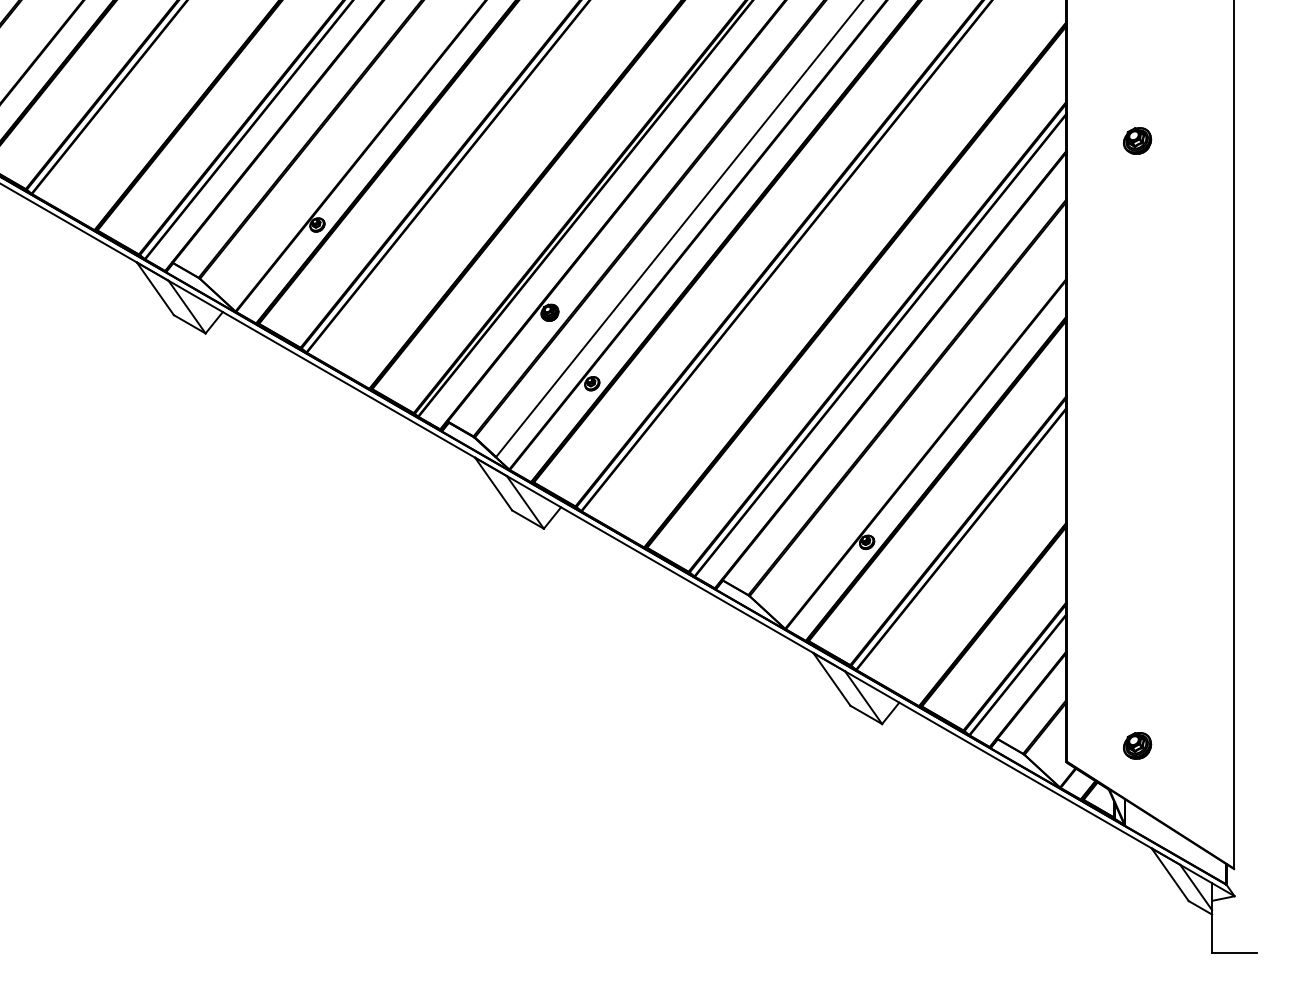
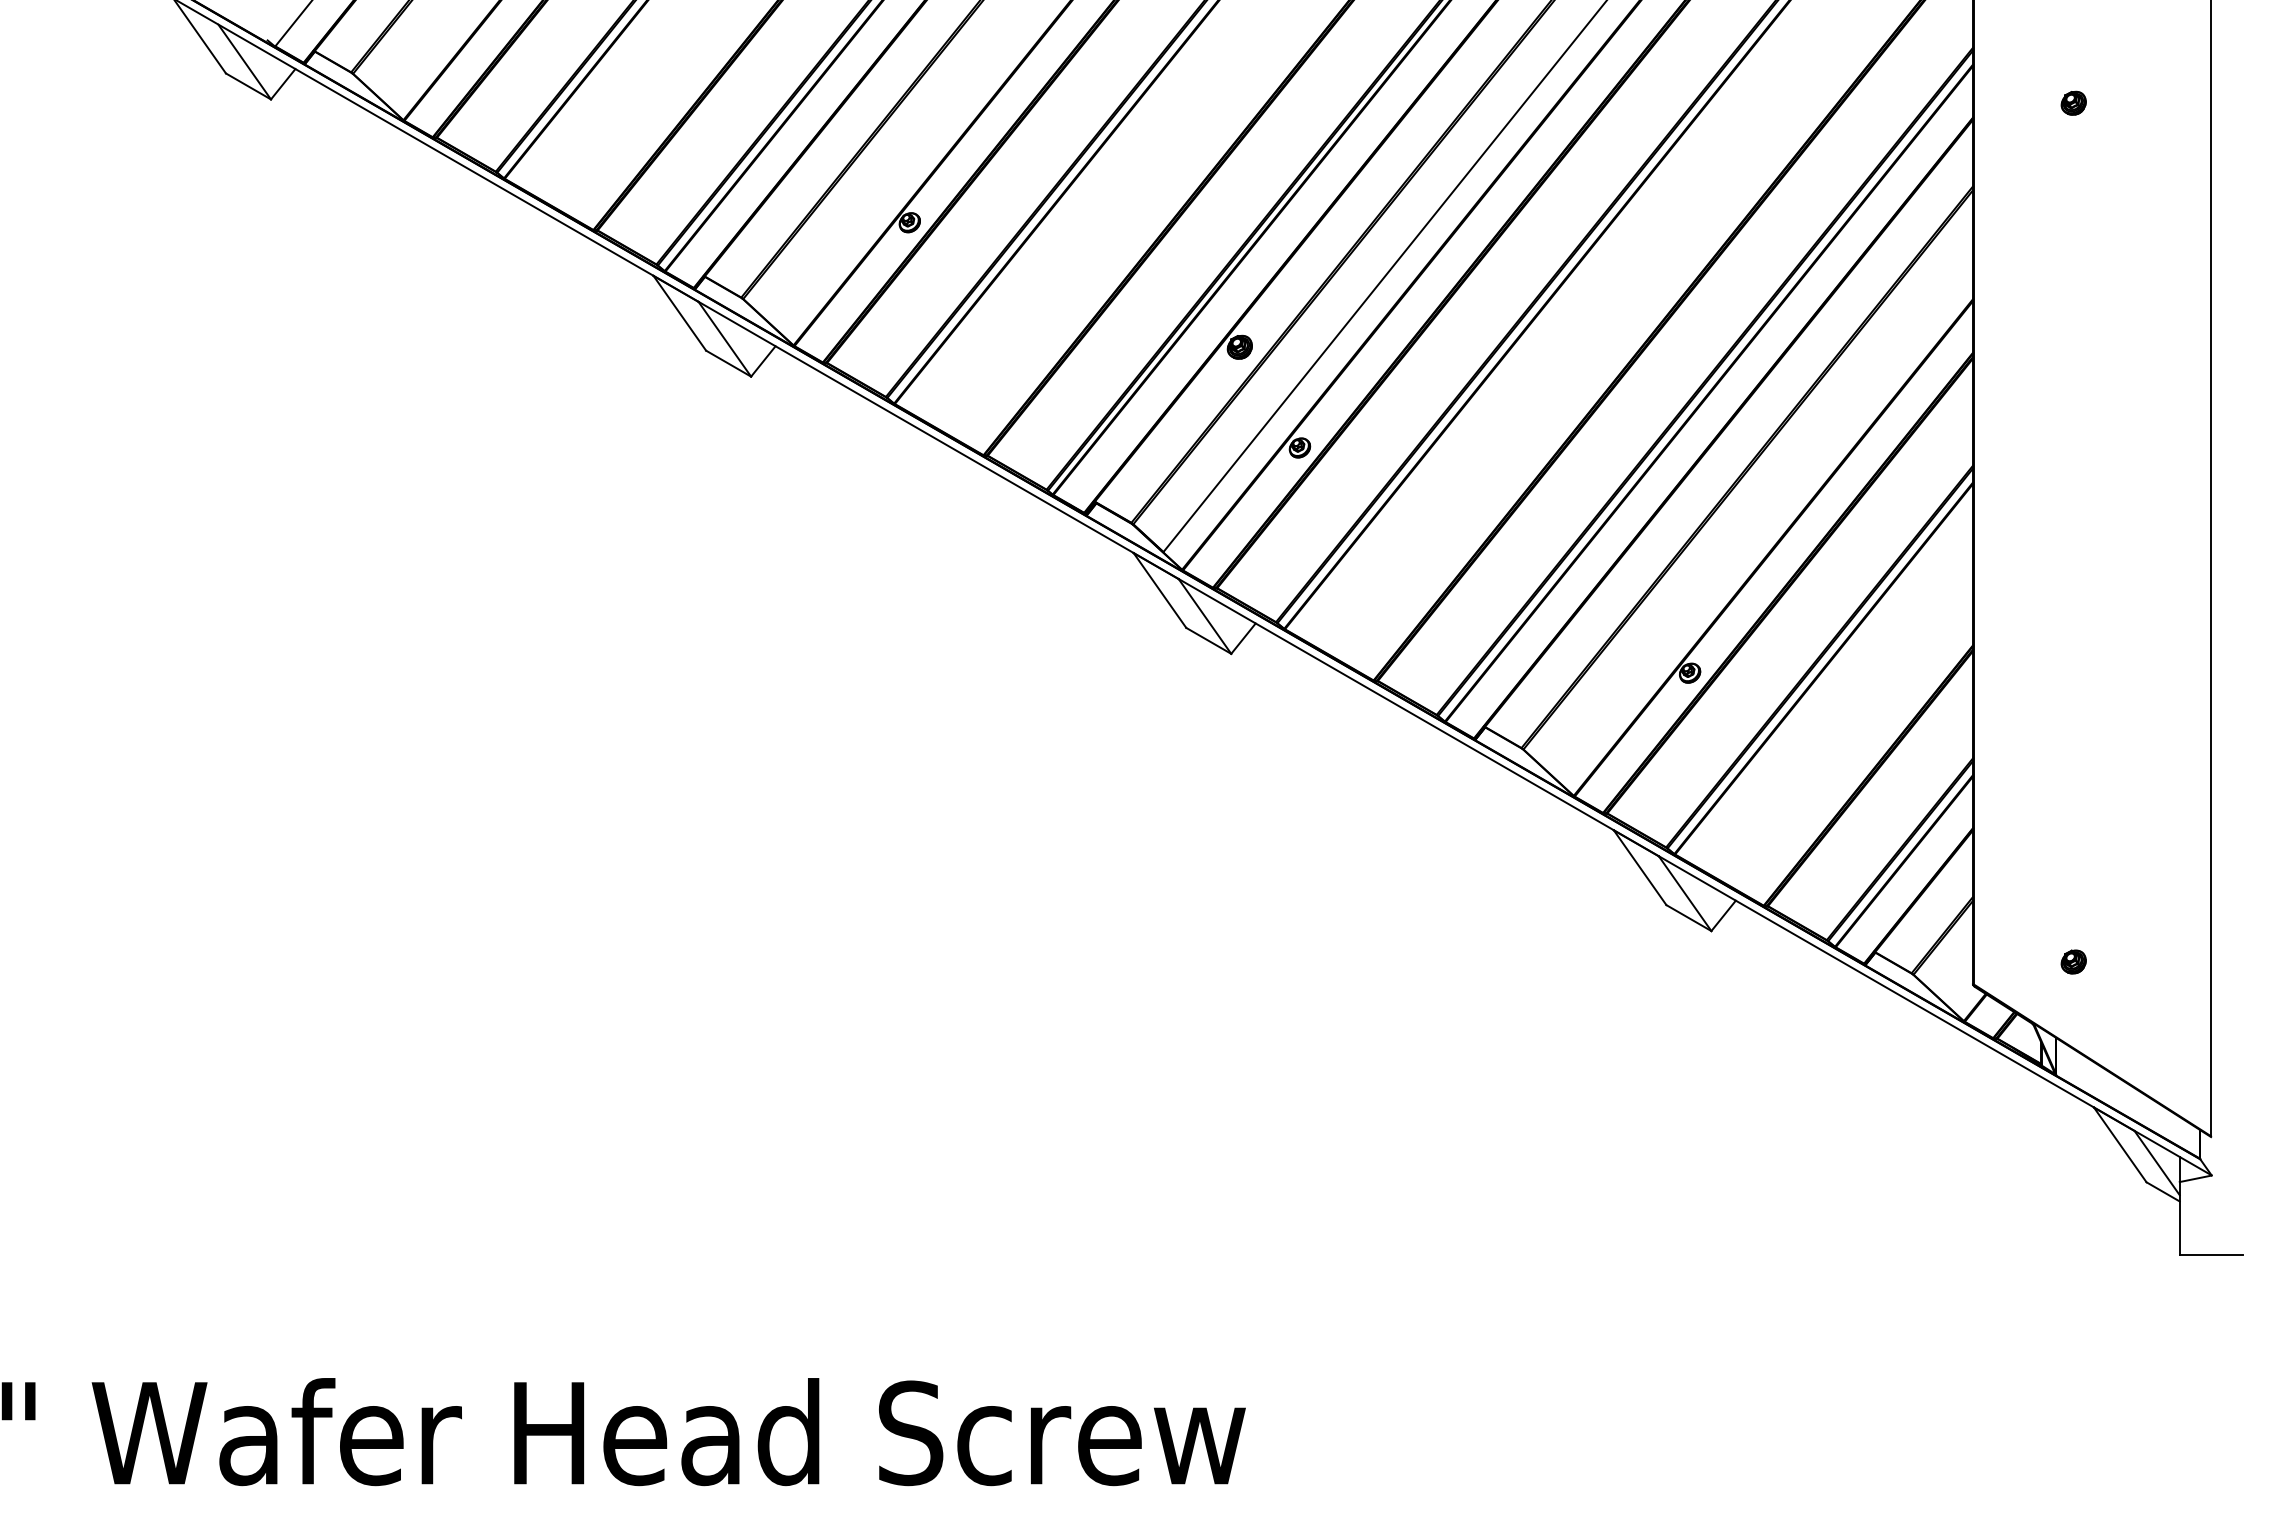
part: (1137, 140) -> (2073, 102), size x0.62
part: (1137, 745) -> (2073, 961), size x0.62

